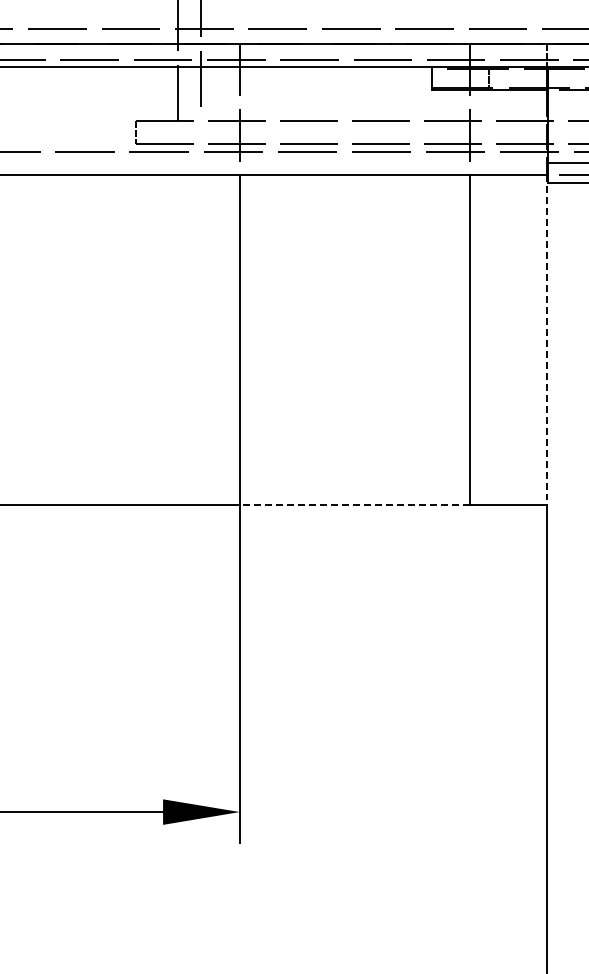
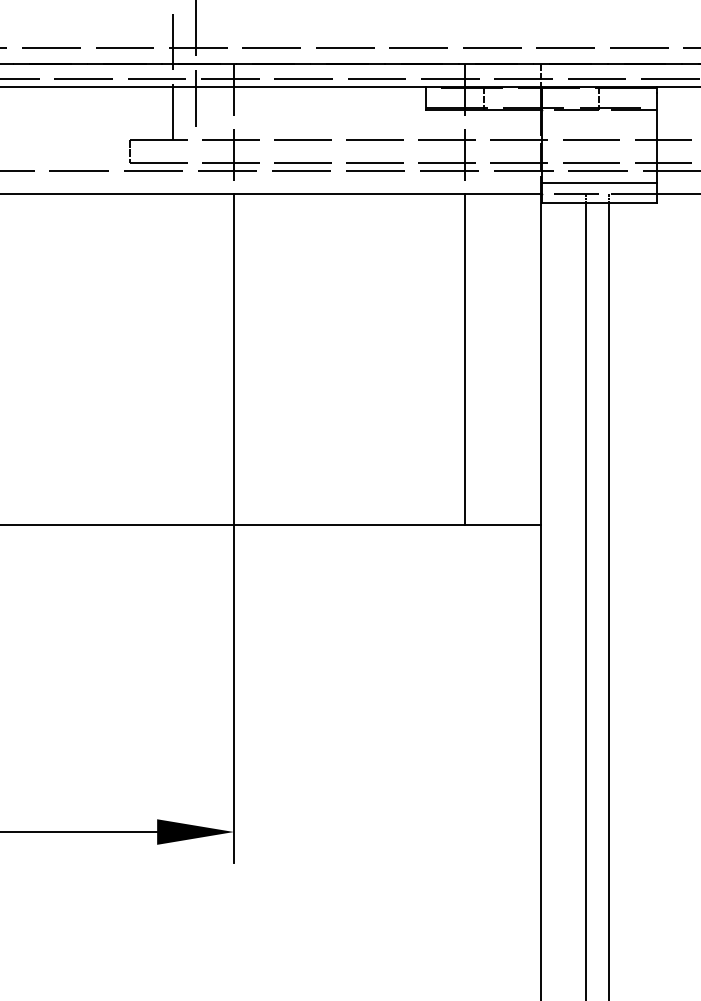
line: (547, 339) -> (541, 359), dashed -> solid
line: (354, 504) -> (348, 524), dashed -> solid

